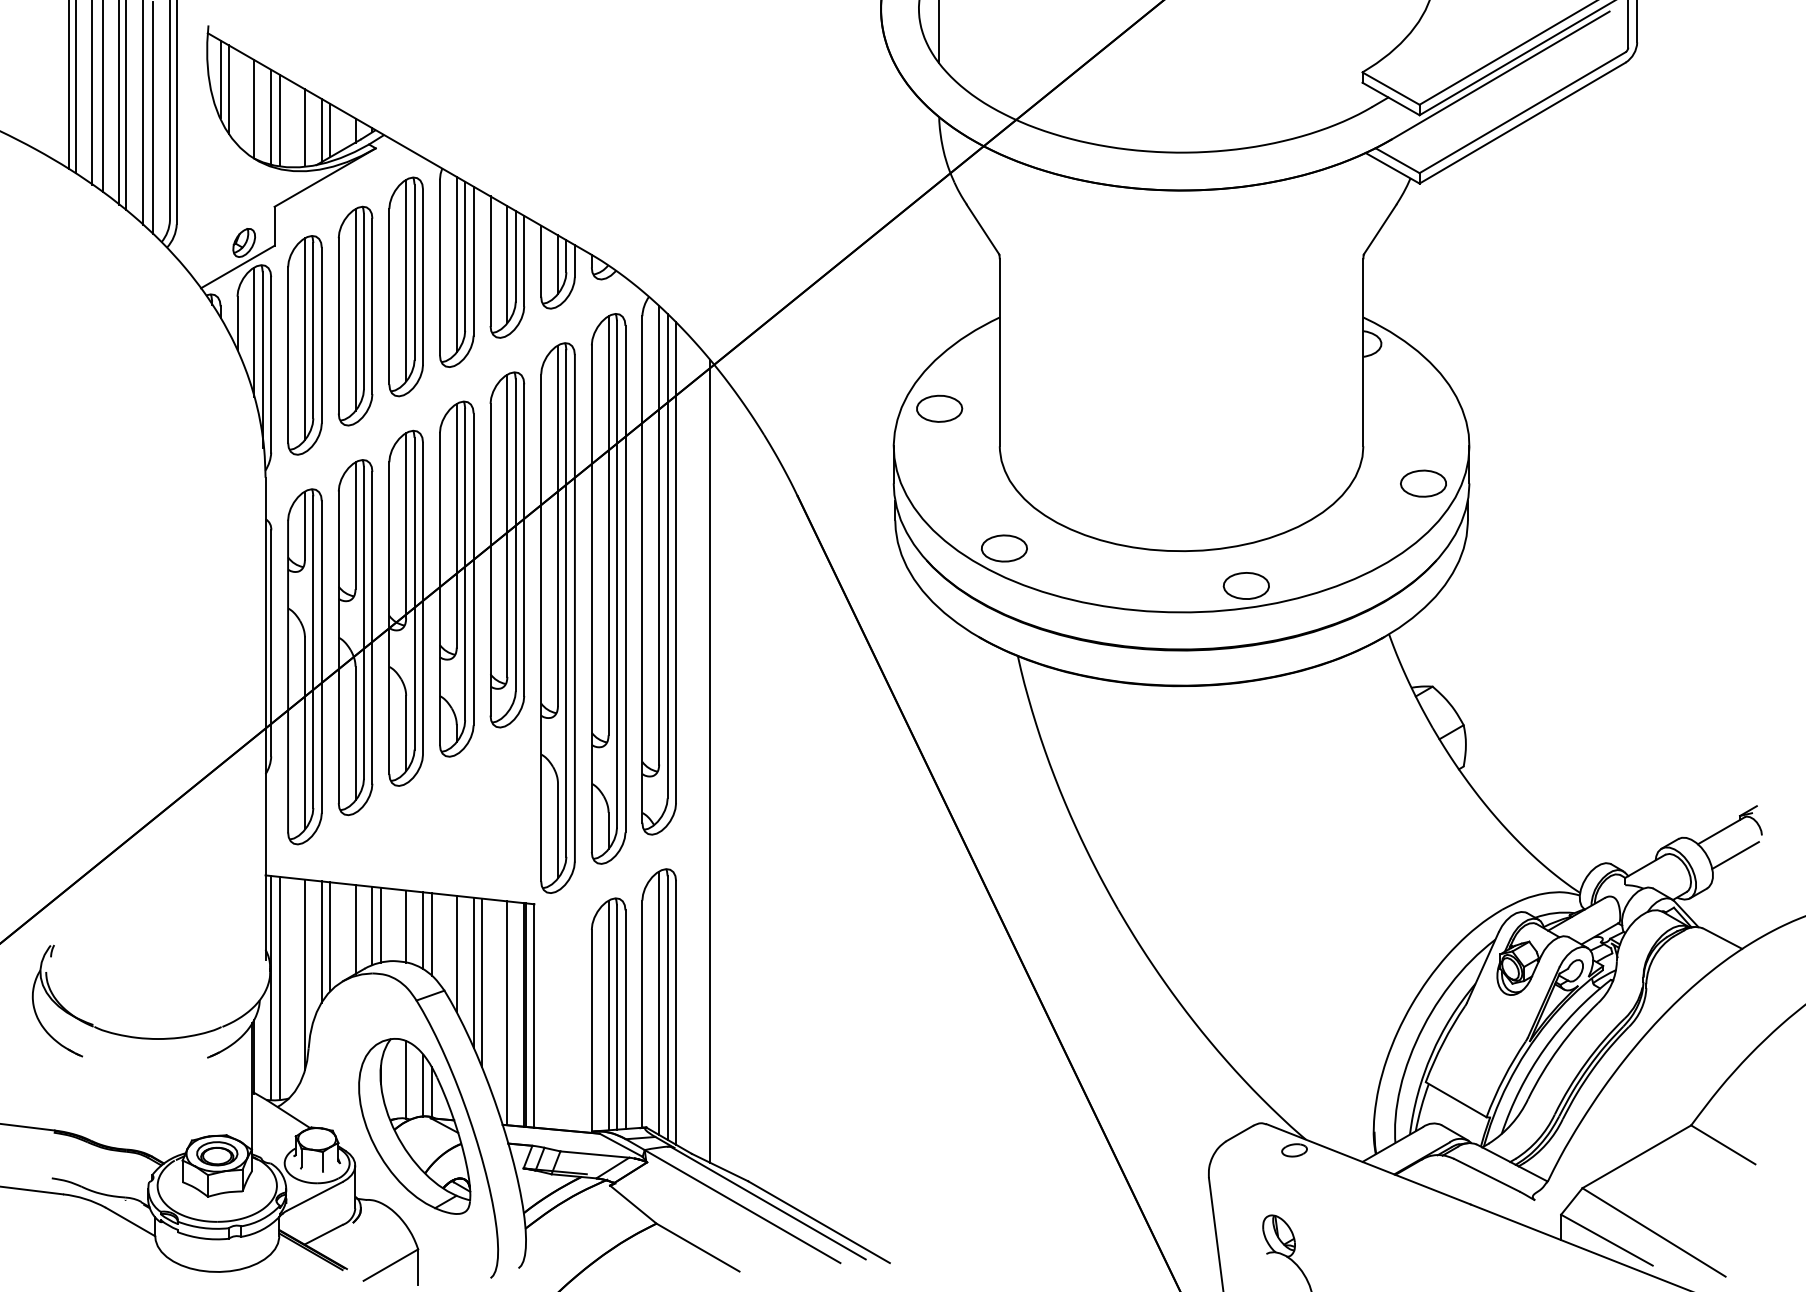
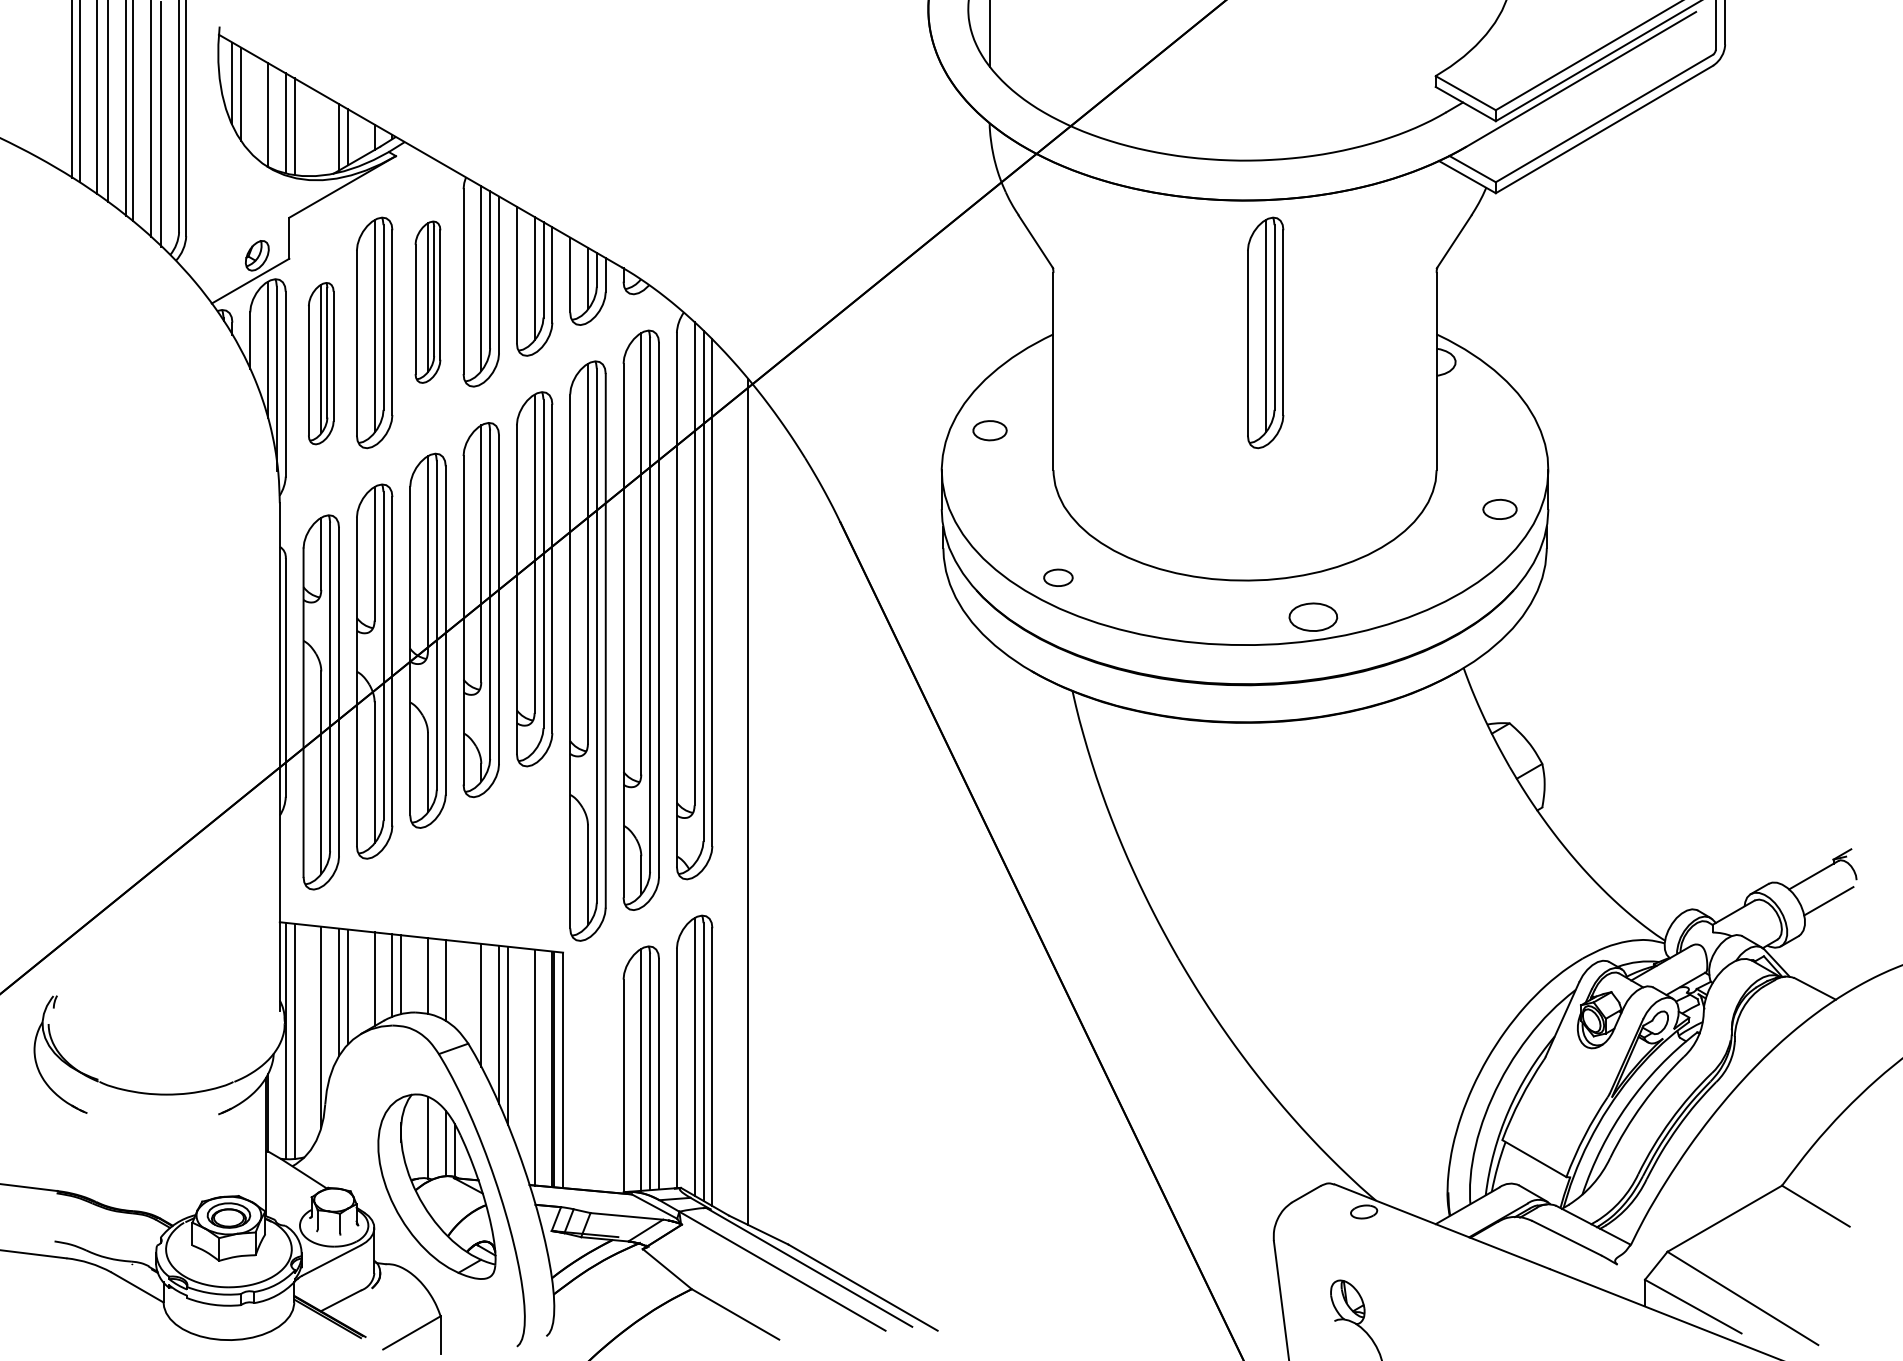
line: (305, 126) -> (321, 133), removed
part: (405, 287) -> (427, 302), size x0.7
part: (1200, 315) -> (1265, 332), added
part: (304, 345) -> (320, 363), size x0.7
part: (939, 408) -> (989, 430), size x0.7
part: (1423, 483) -> (1499, 509), size x0.7
part: (1004, 548) -> (1058, 577), size x0.6
line: (431, 934) -> (454, 984), removed

